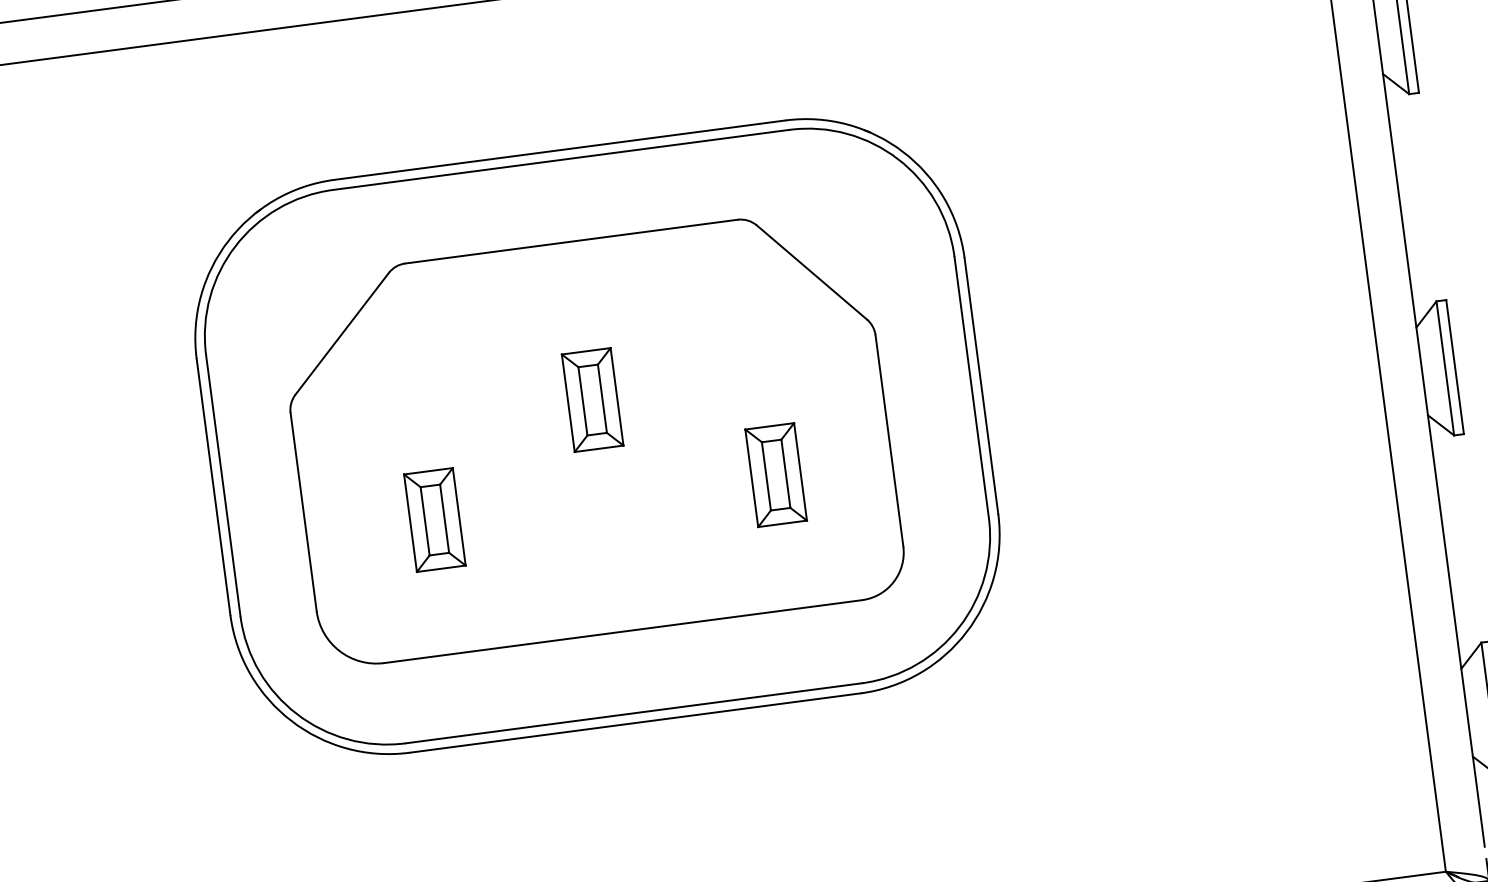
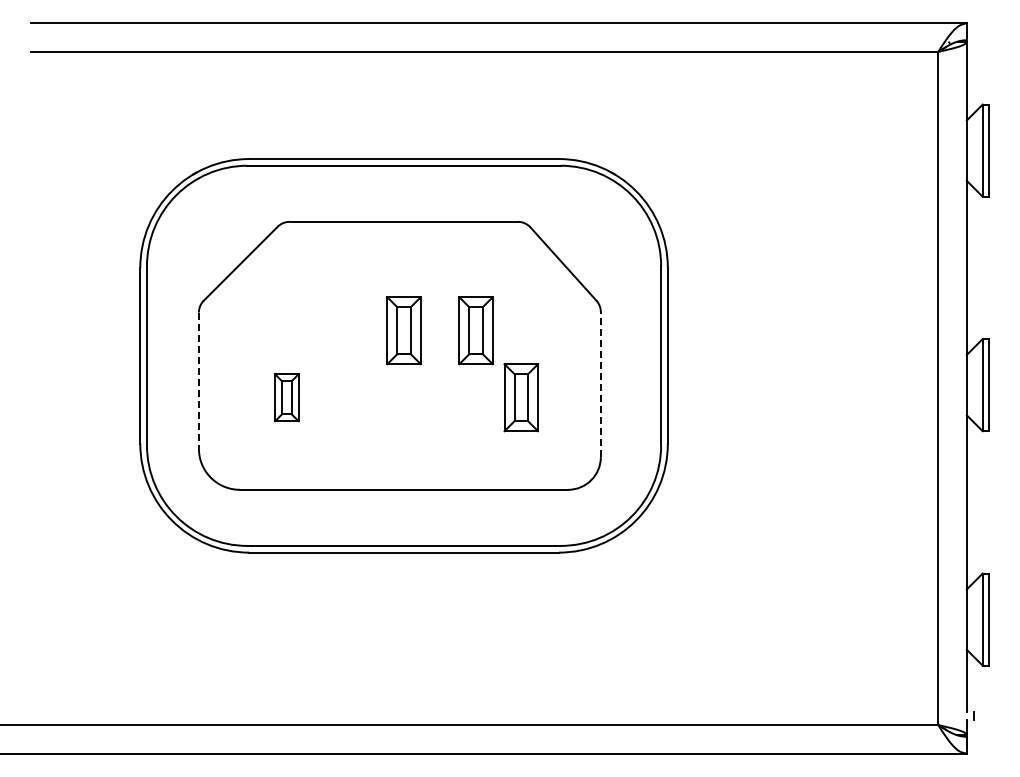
part: (696, 386) -> (475, 330), added
line: (888, 440) -> (600, 384), solid -> dashed
line: (303, 513) -> (198, 381), solid -> dashed
part: (434, 519) -> (286, 397), size x0.7

